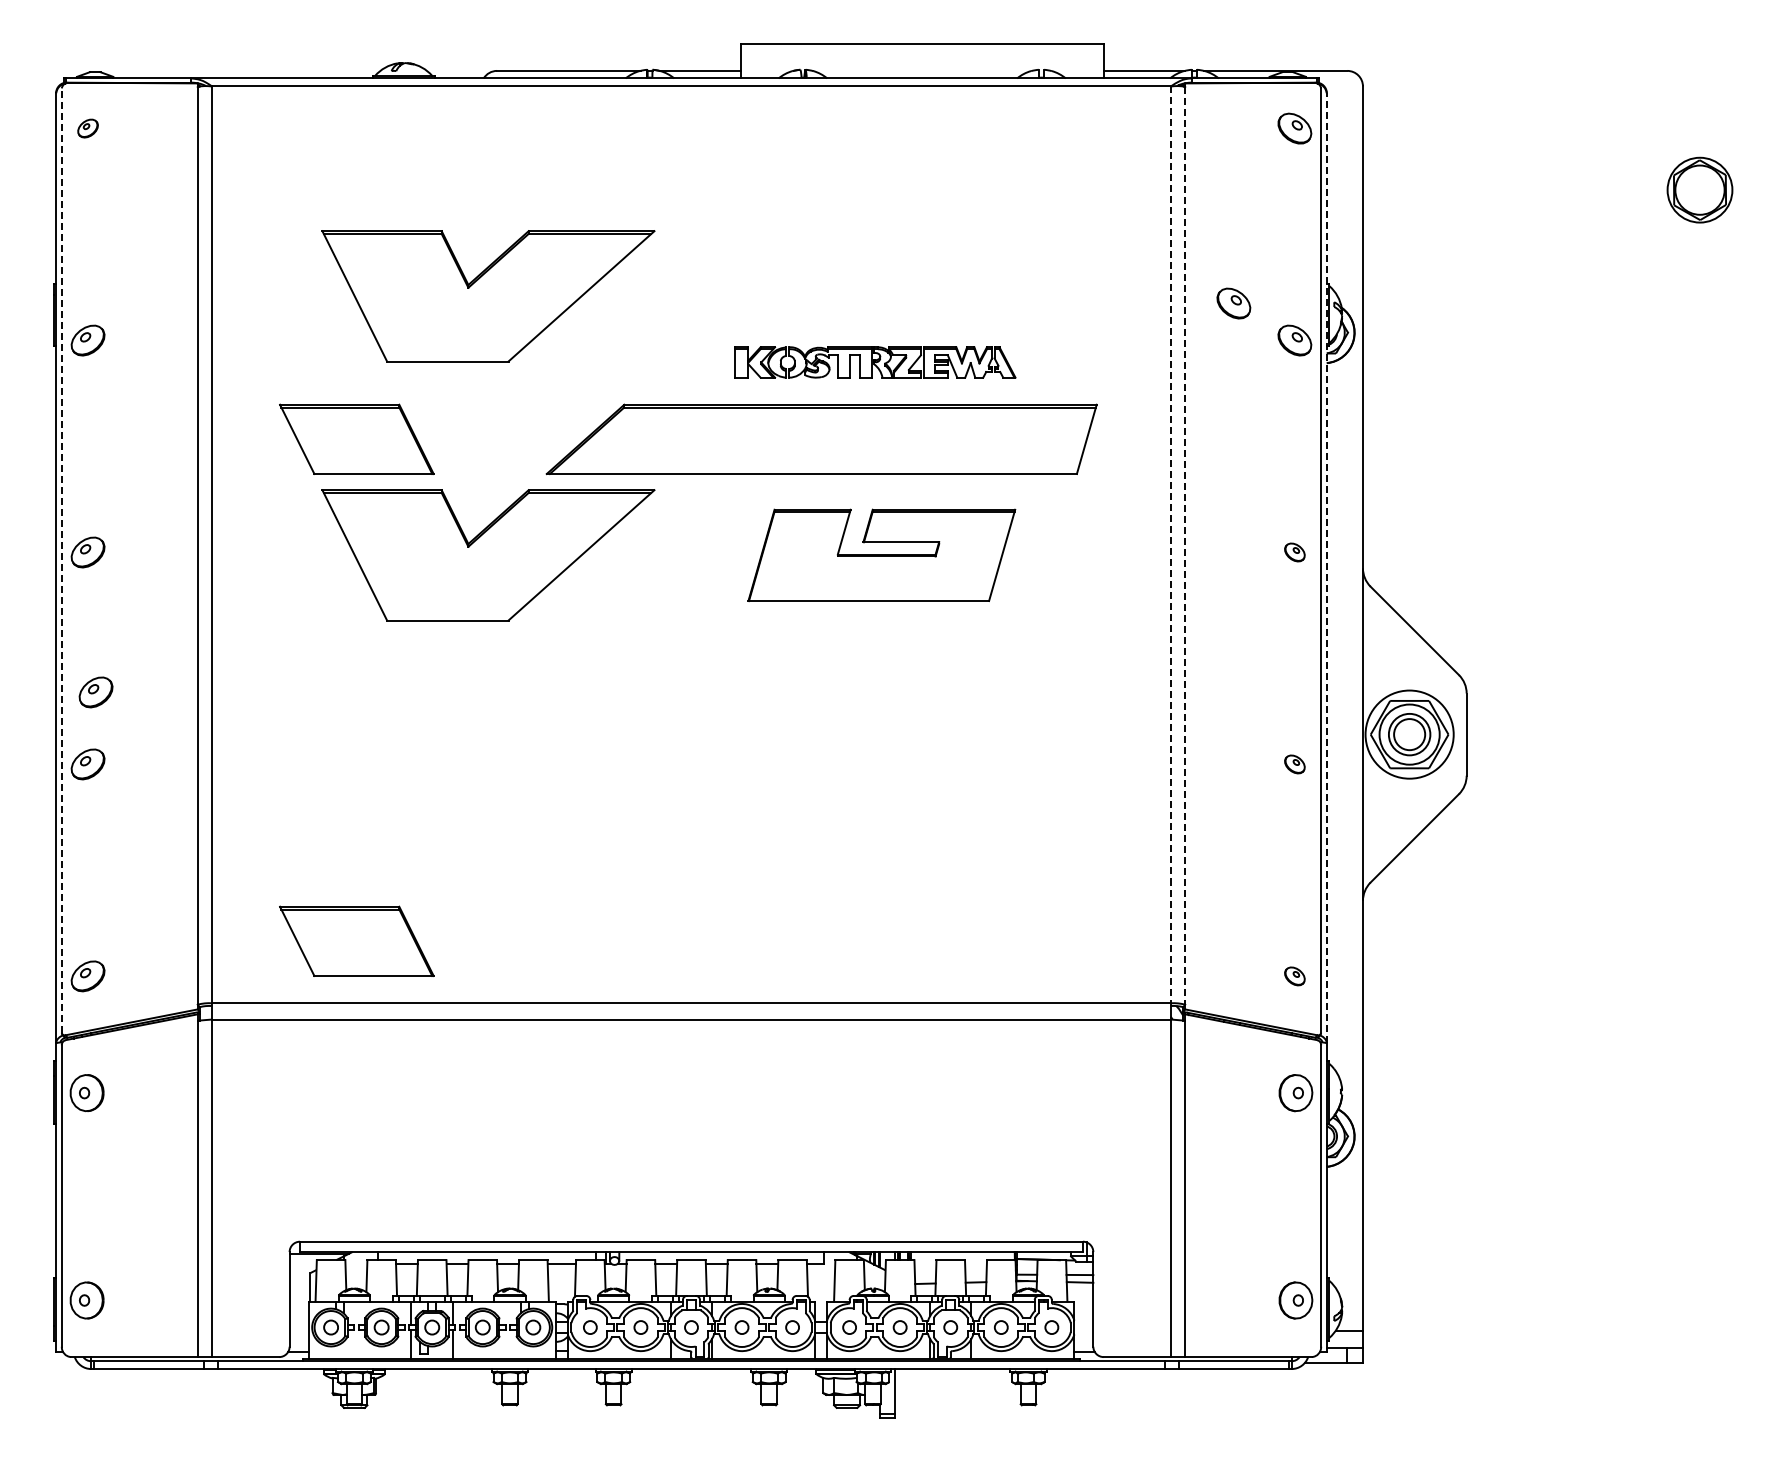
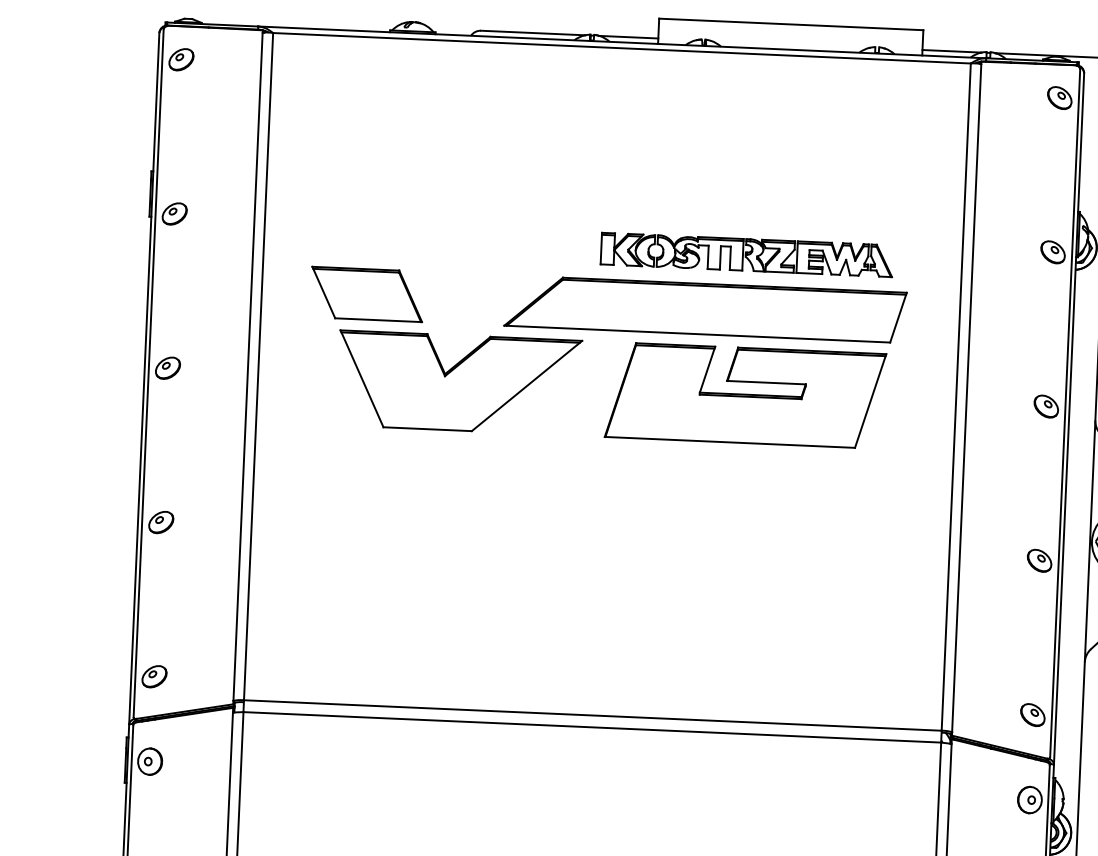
part: (87, 128) -> (181, 59), size x1.67
part: (488, 296) -> (467, 194), removed
part: (1233, 303) -> (1009, 223), removed
part: (875, 362) -> (747, 254), size x1.43
line: (1170, 545) -> (956, 397), dashed -> solid
line: (1185, 545) -> (966, 398), dashed -> solid
part: (1294, 552) -> (1046, 406), size x1.67
part: (881, 555) -> (745, 395), size x1.43
line: (61, 560) -> (148, 373), dashed -> solid
line: (1326, 567) -> (1068, 418), dashed -> solid
part: (95, 692) -> (168, 470), removed
part: (1294, 764) -> (1039, 560), size x1.67
part: (356, 940) -> (351, 659), removed
part: (1294, 976) -> (1032, 715), size x1.67

